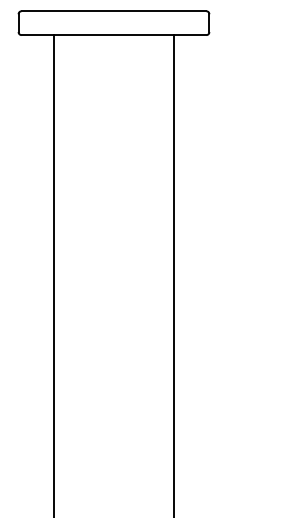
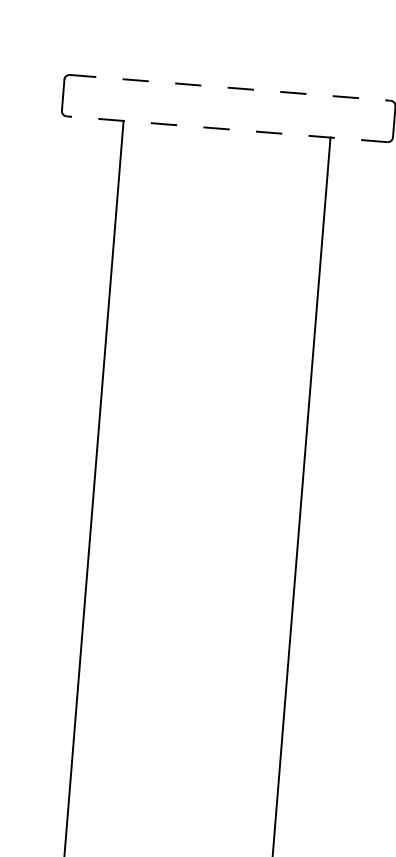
line: (114, 11) -> (231, 88), solid -> dashed
line: (113, 35) -> (226, 129), solid -> dashed

